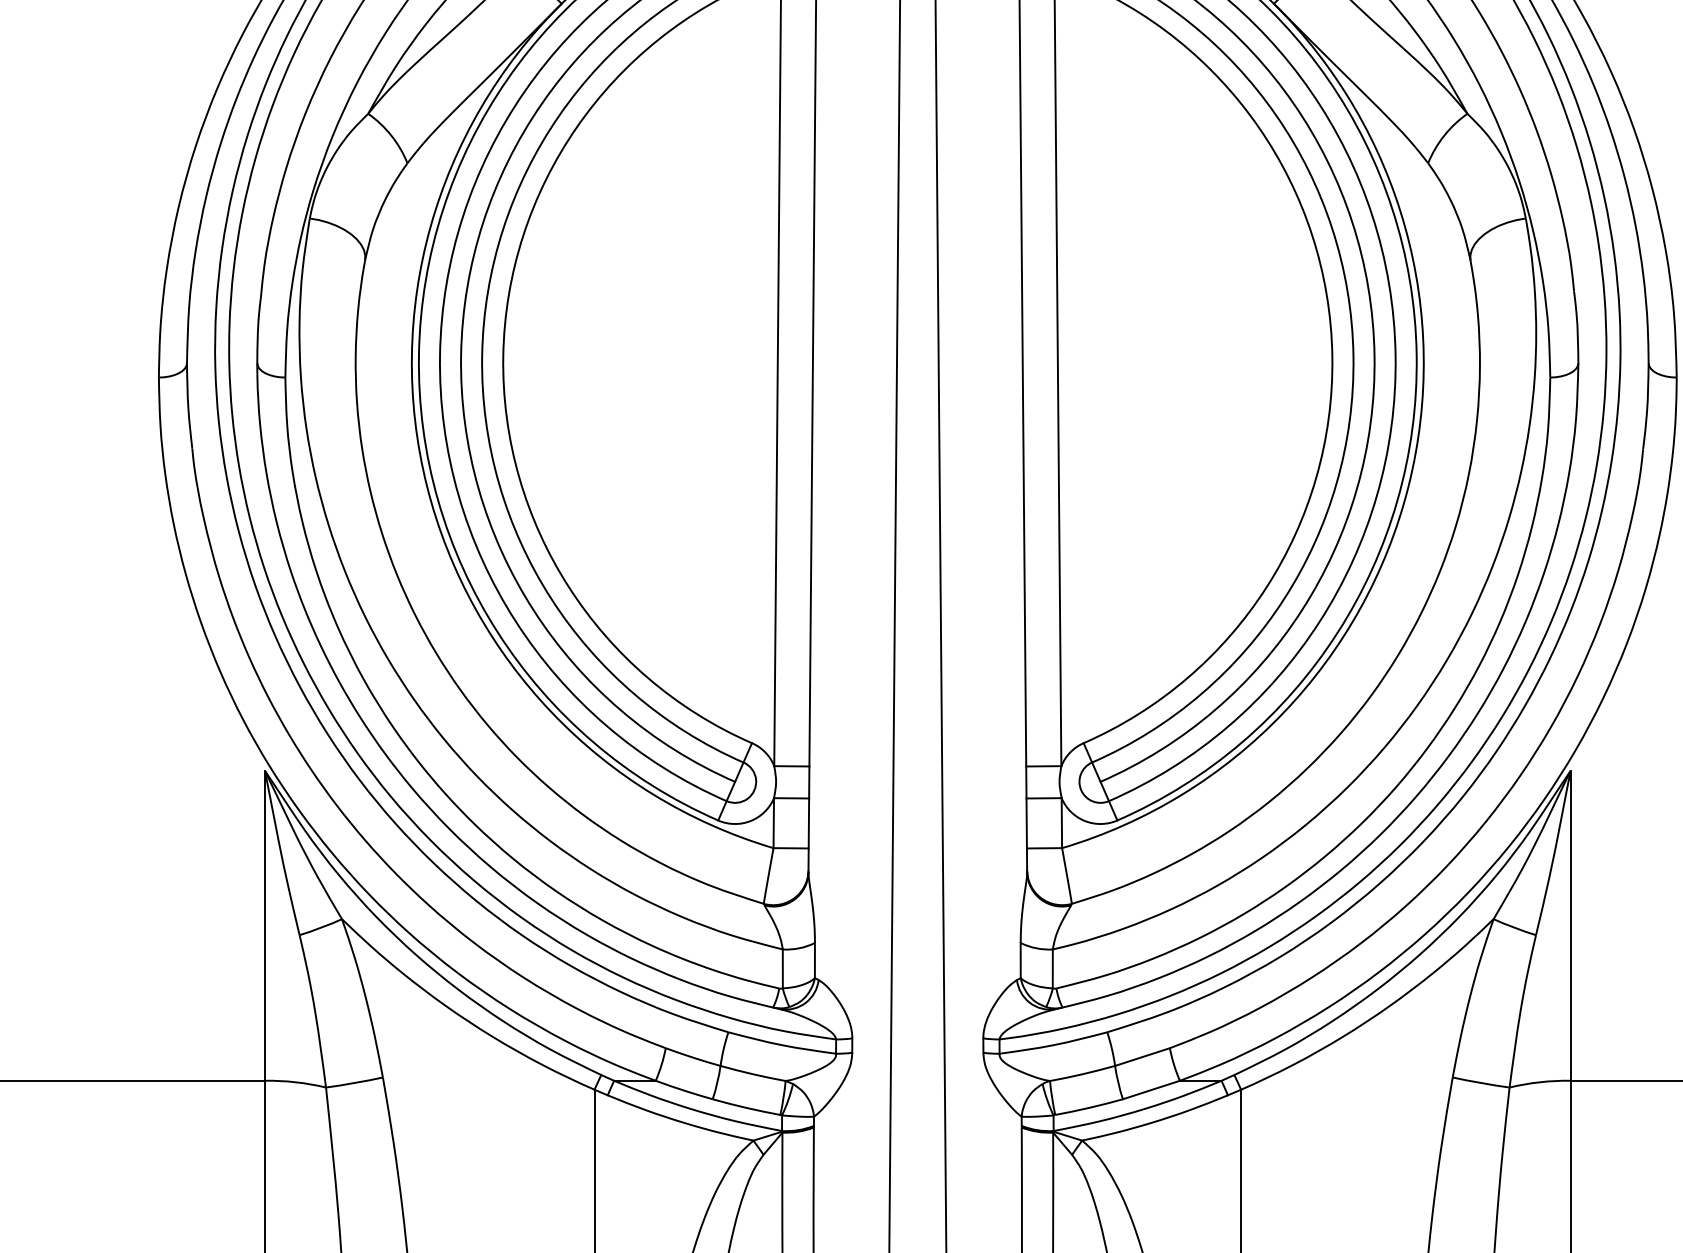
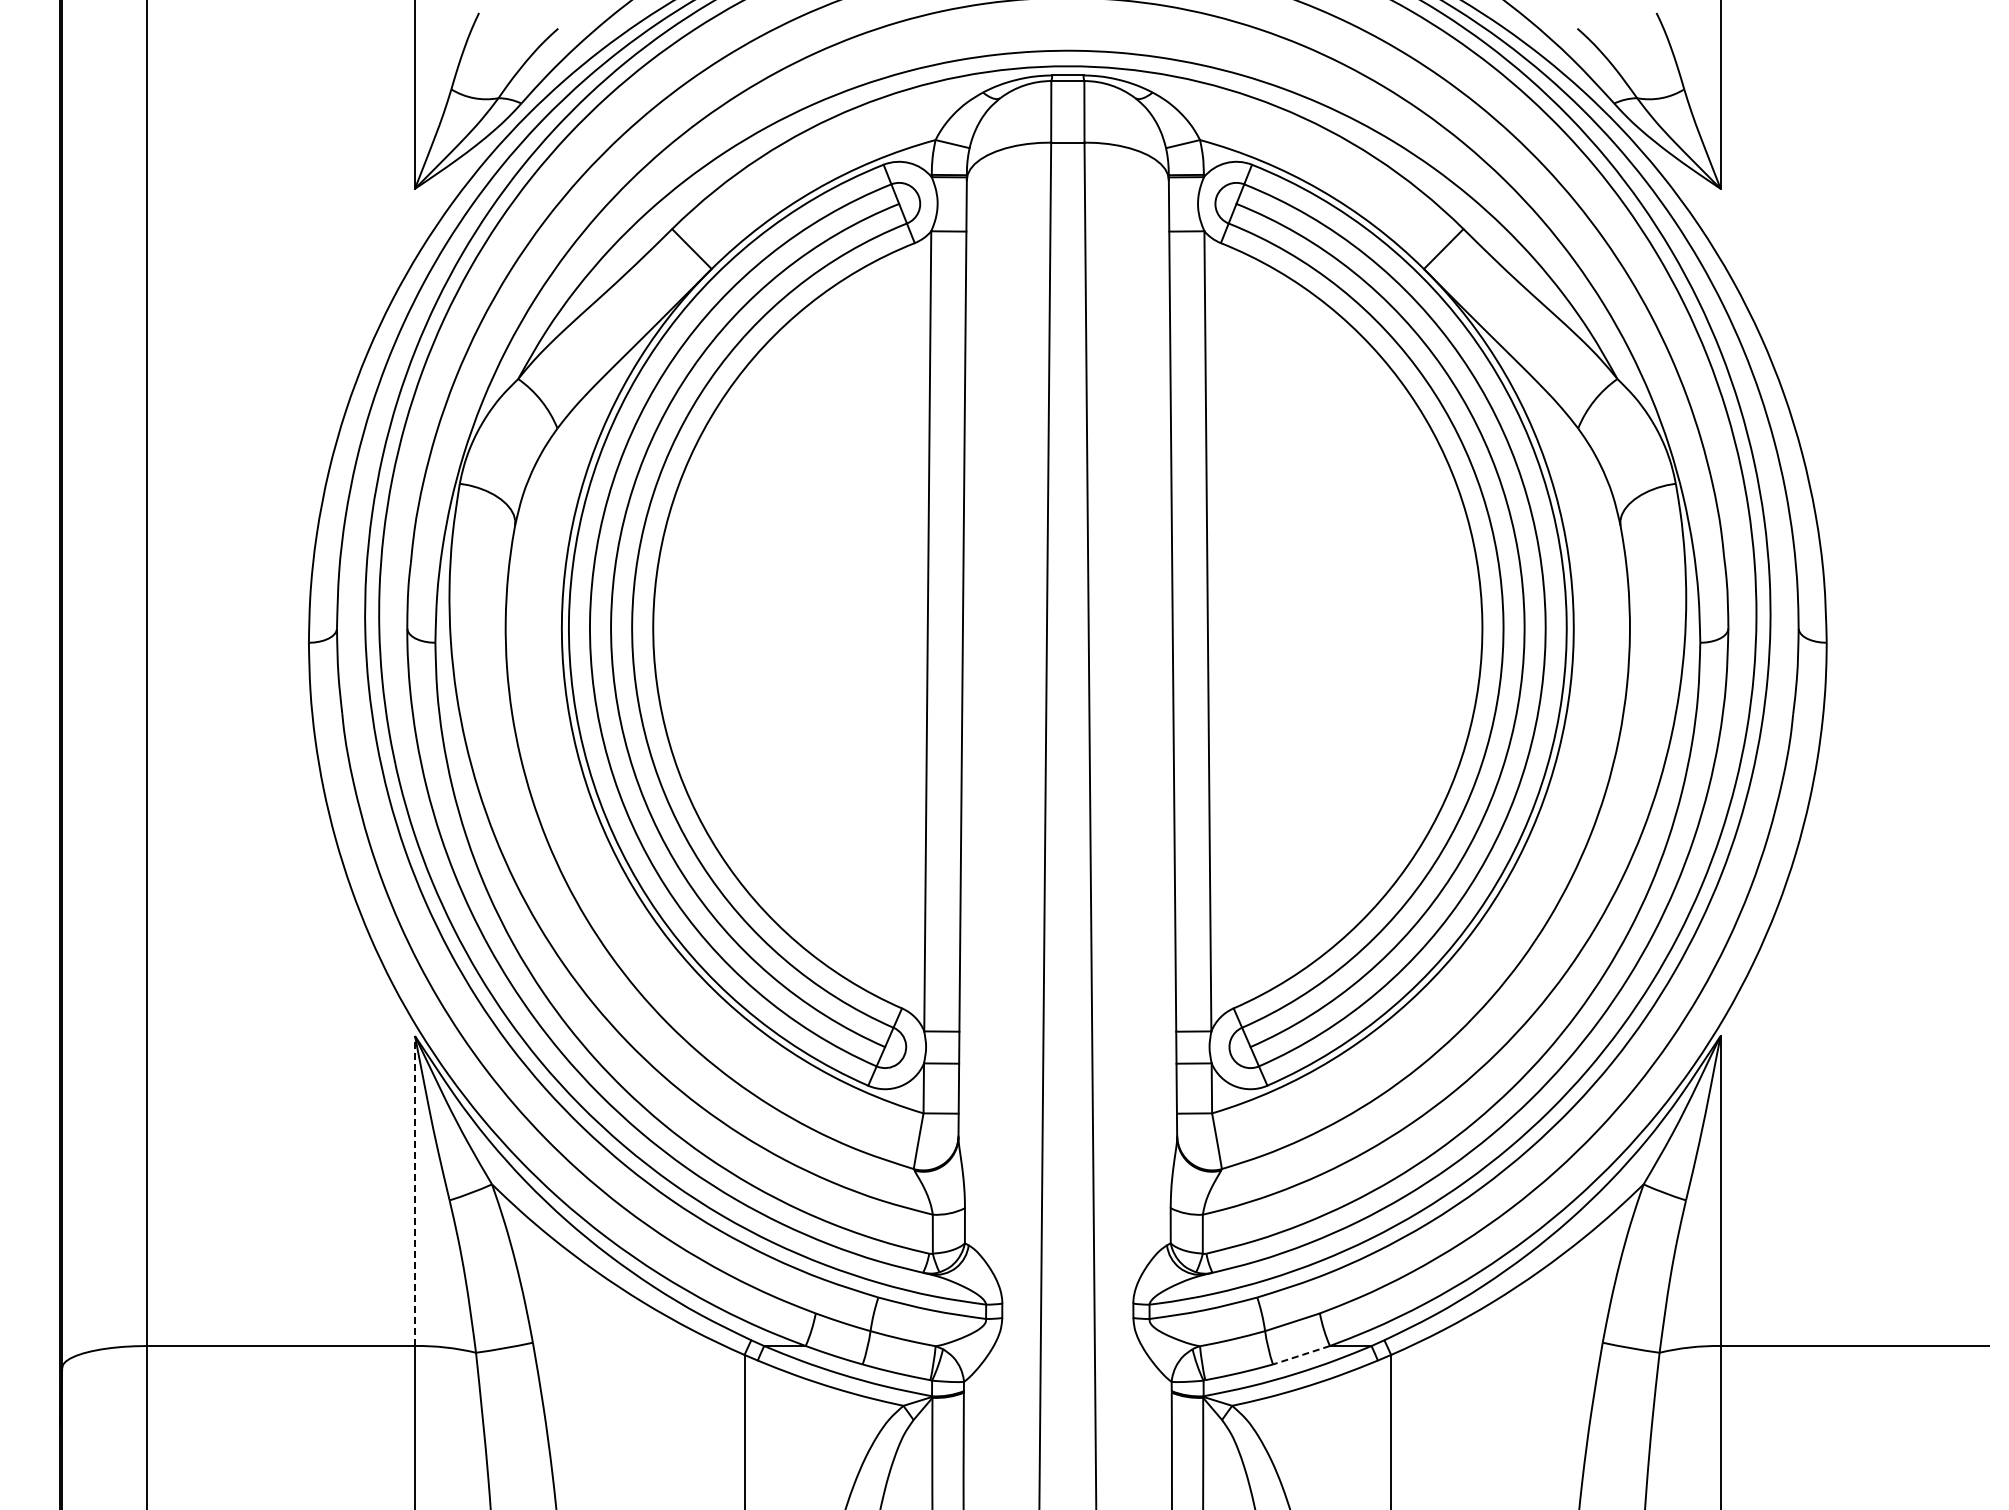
line: (265, 926) -> (415, 1191), solid -> dashed
line: (1151, 1090) -> (1301, 1355), solid -> dashed

